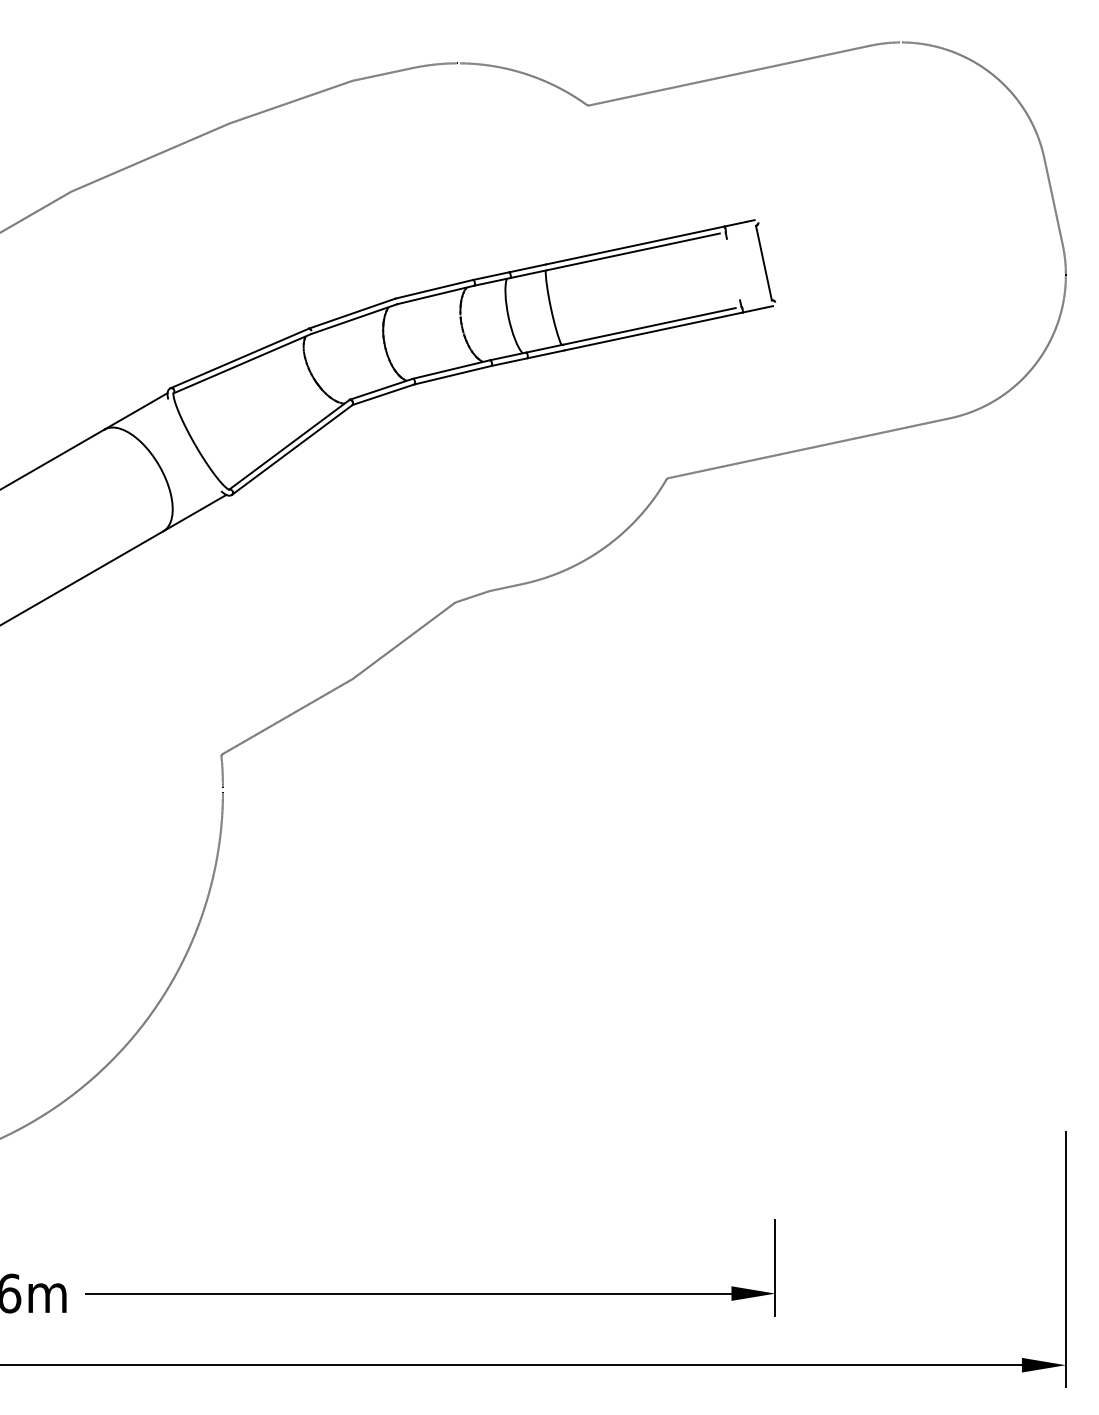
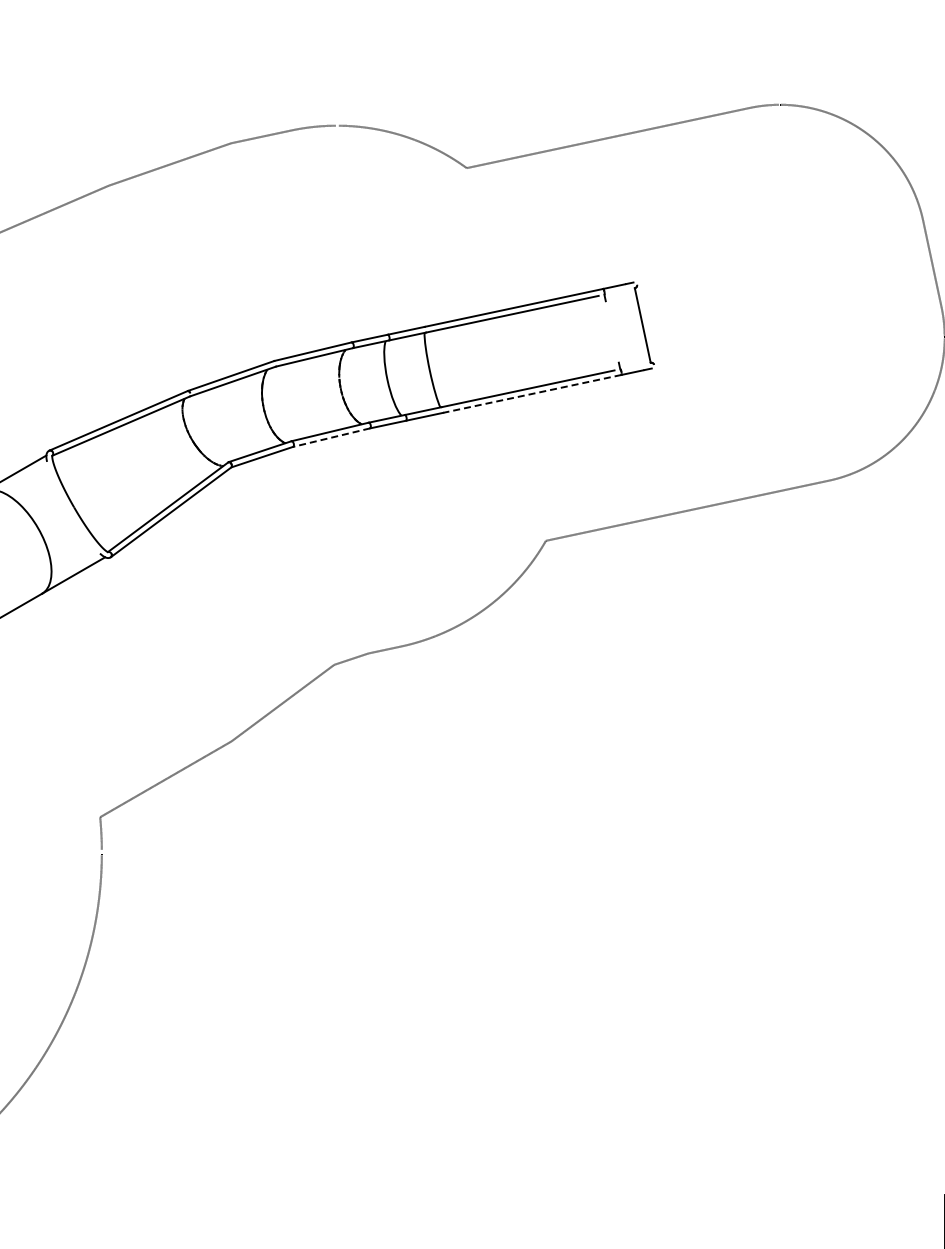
line: (653, 331) -> (532, 393), solid -> dashed
line: (452, 375) -> (331, 437), solid -> dashed

